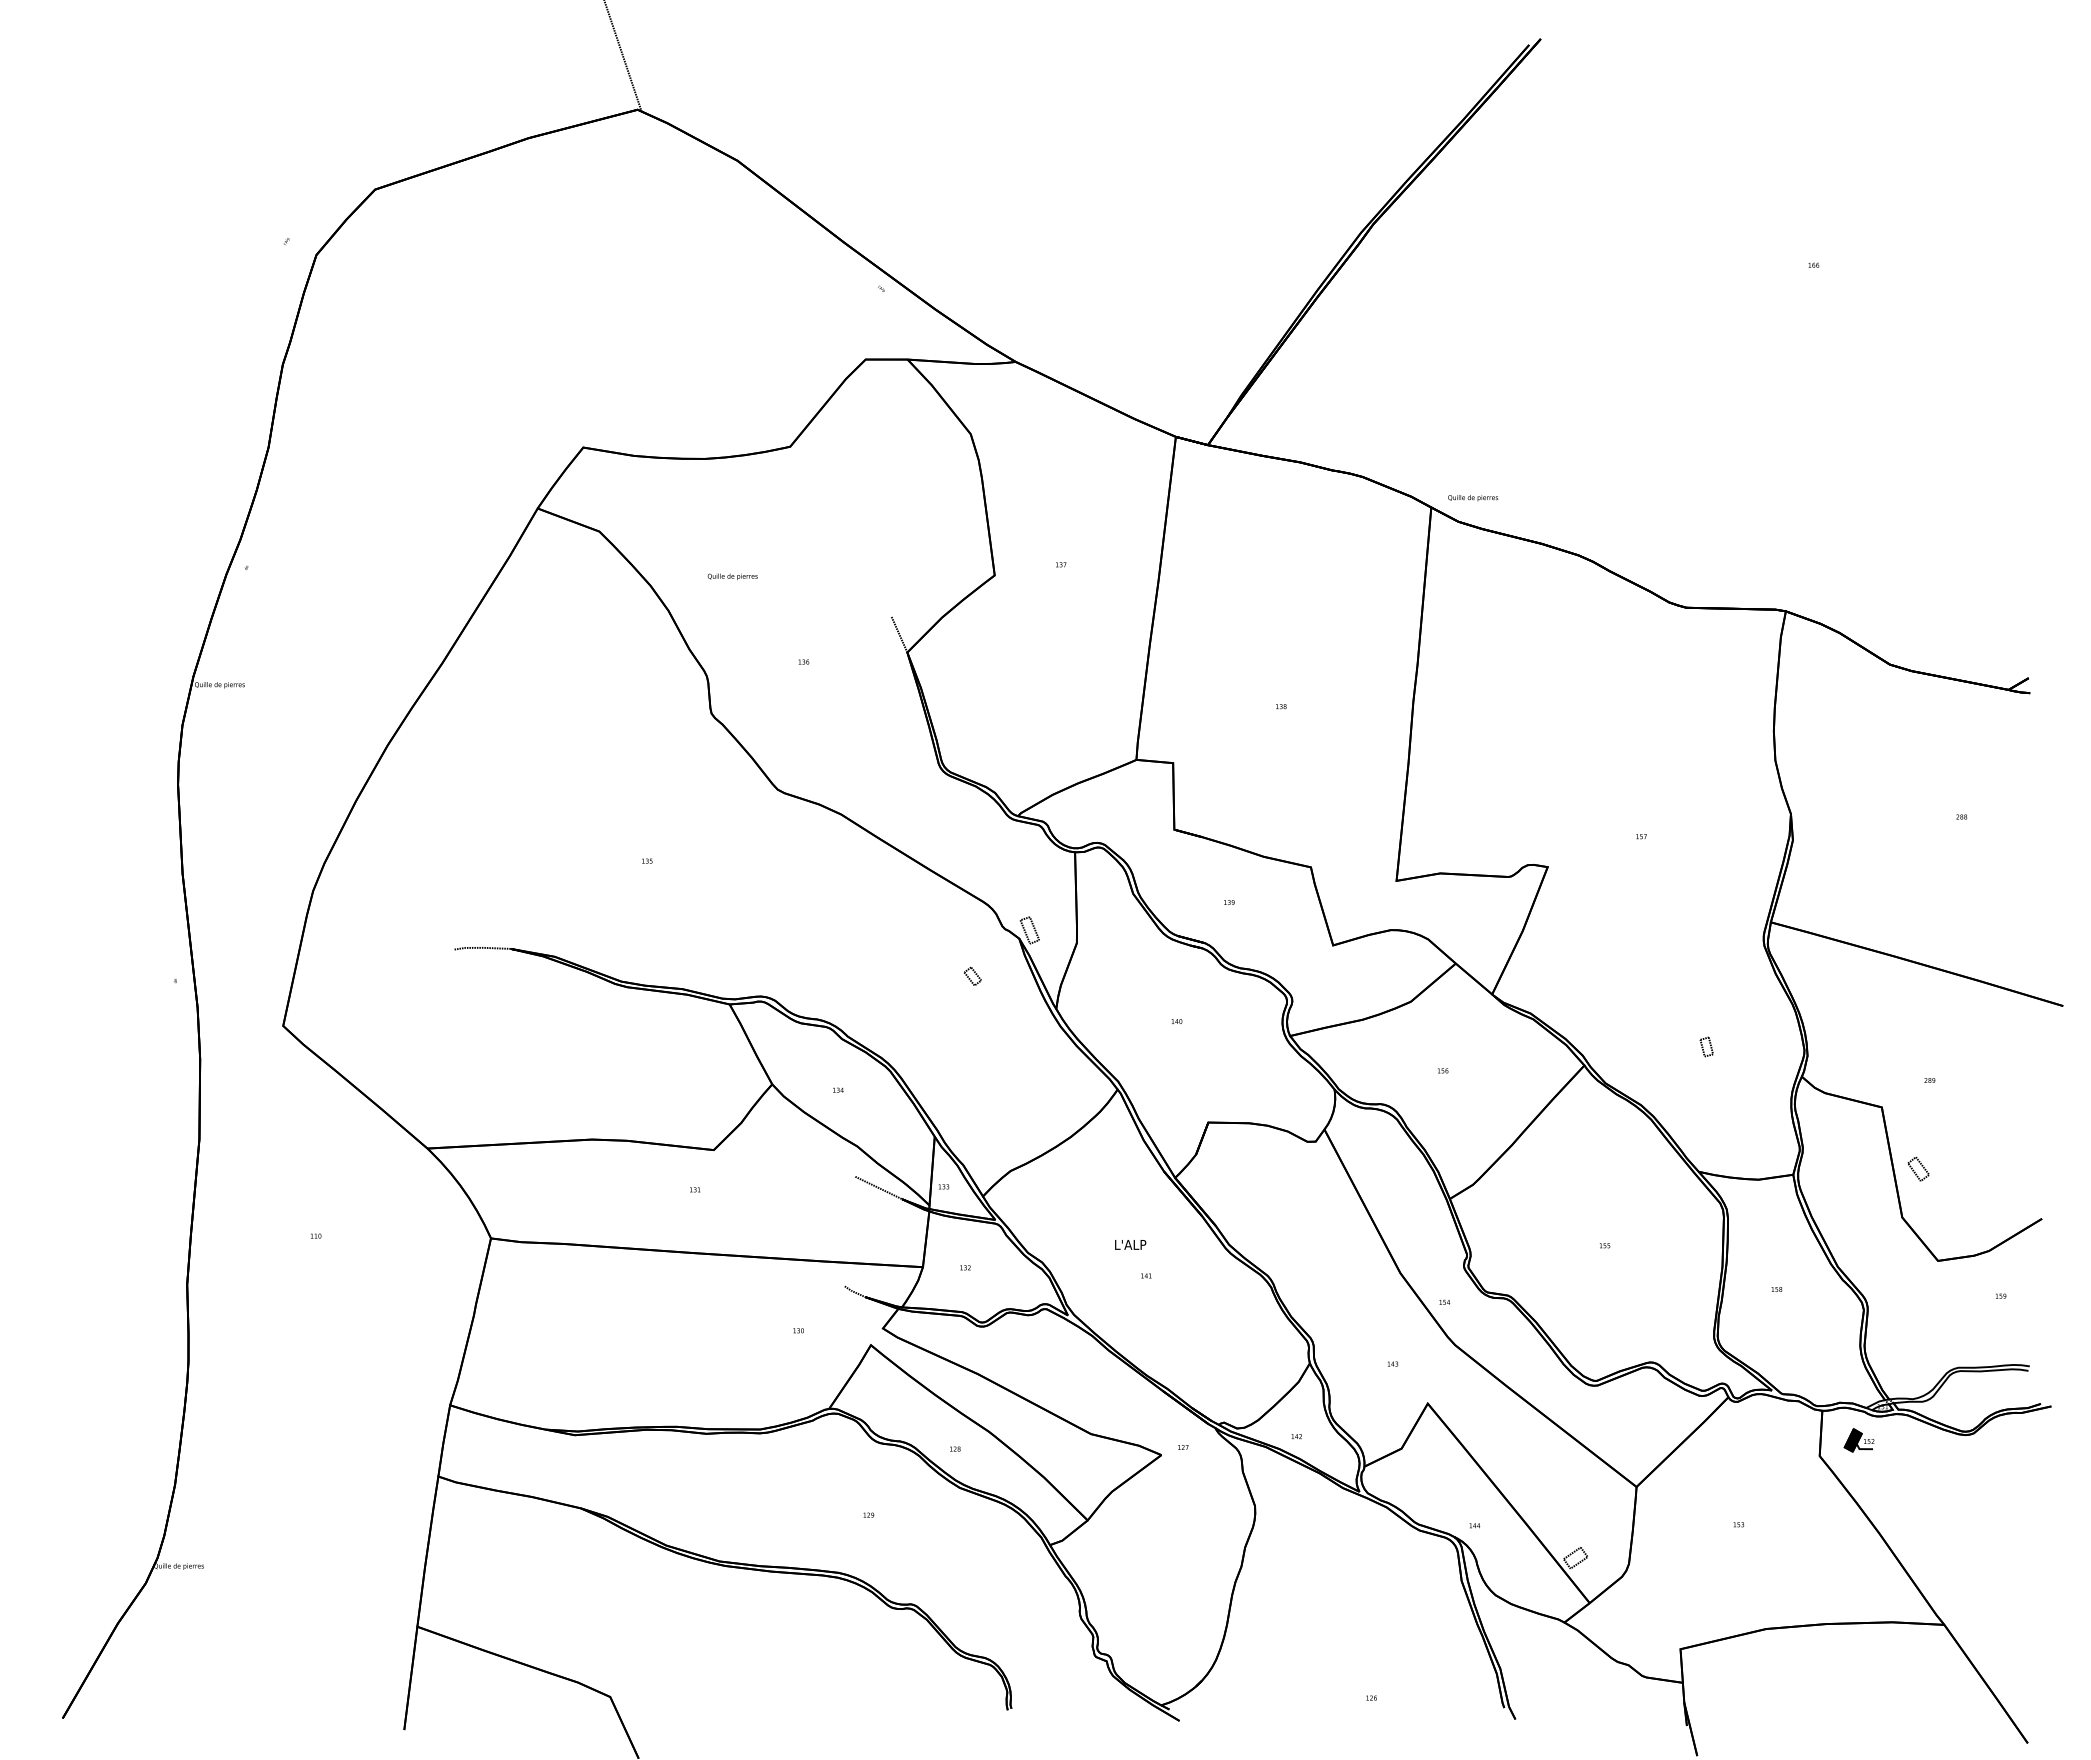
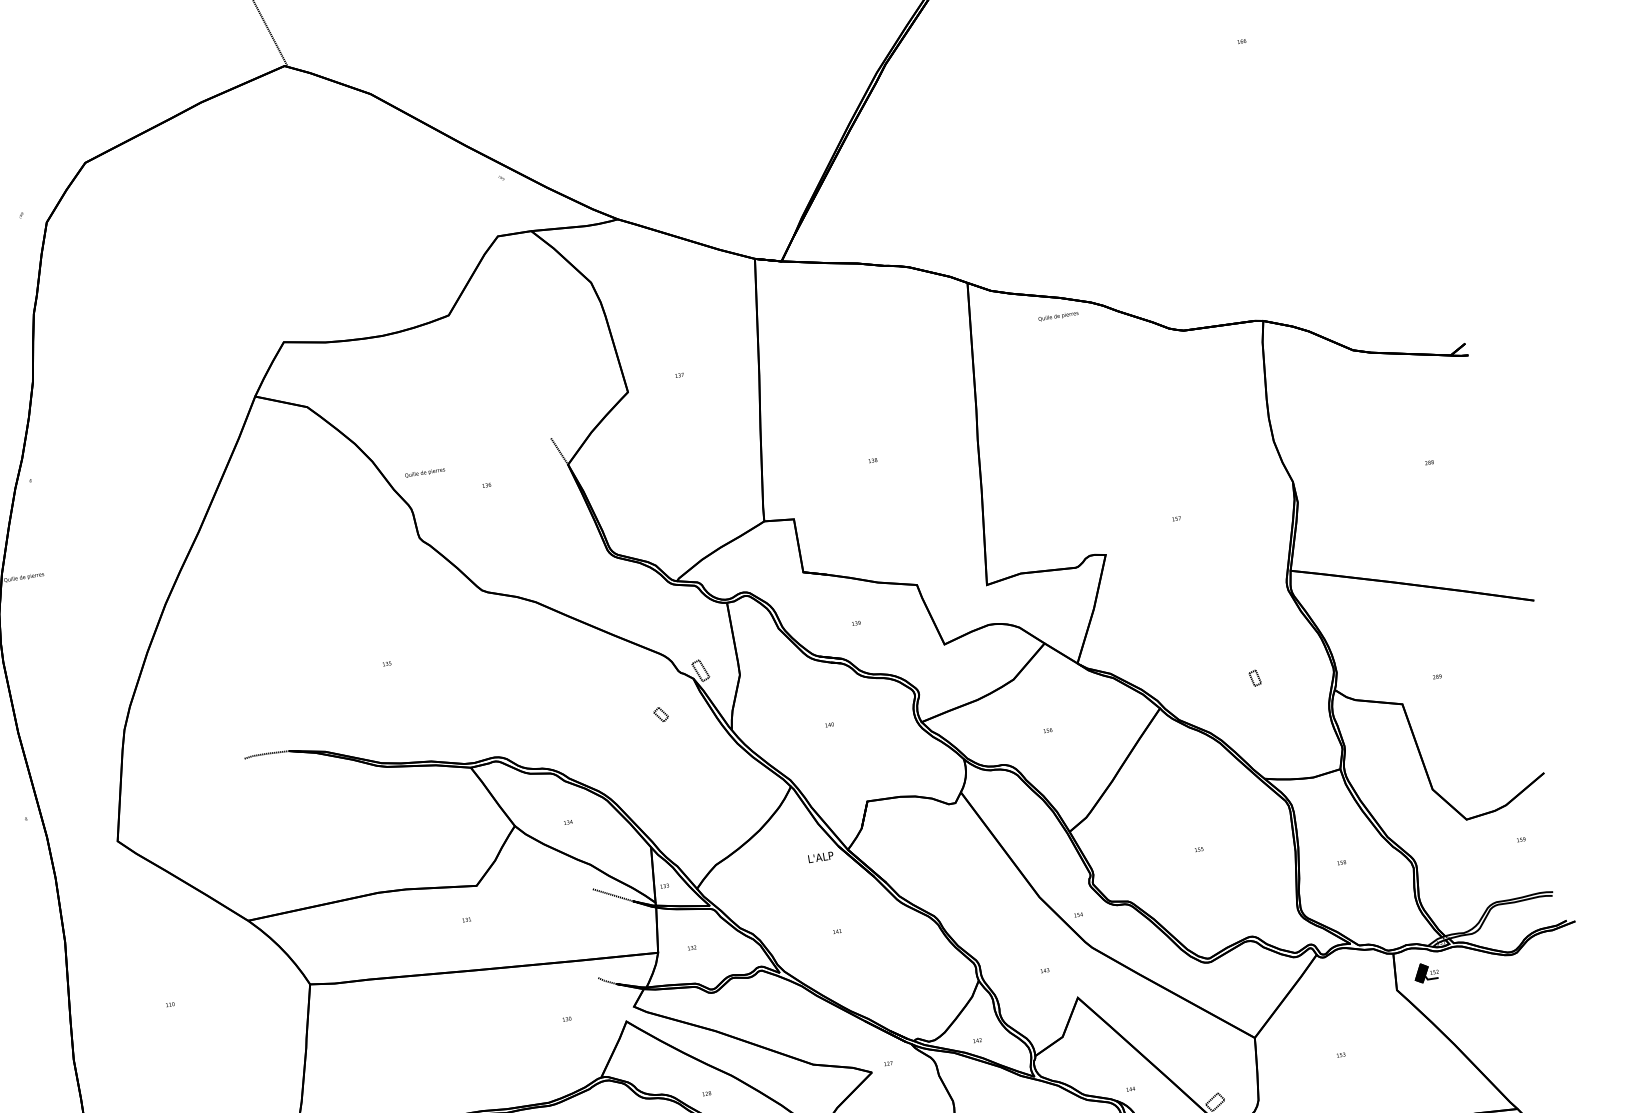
text: (1473, 498) -> (1058, 316), moved
text: (732, 576) -> (424, 472), moved
part: (1918, 1168) -> (1439, 748), removed
text: (1130, 1244) -> (820, 857), moved

